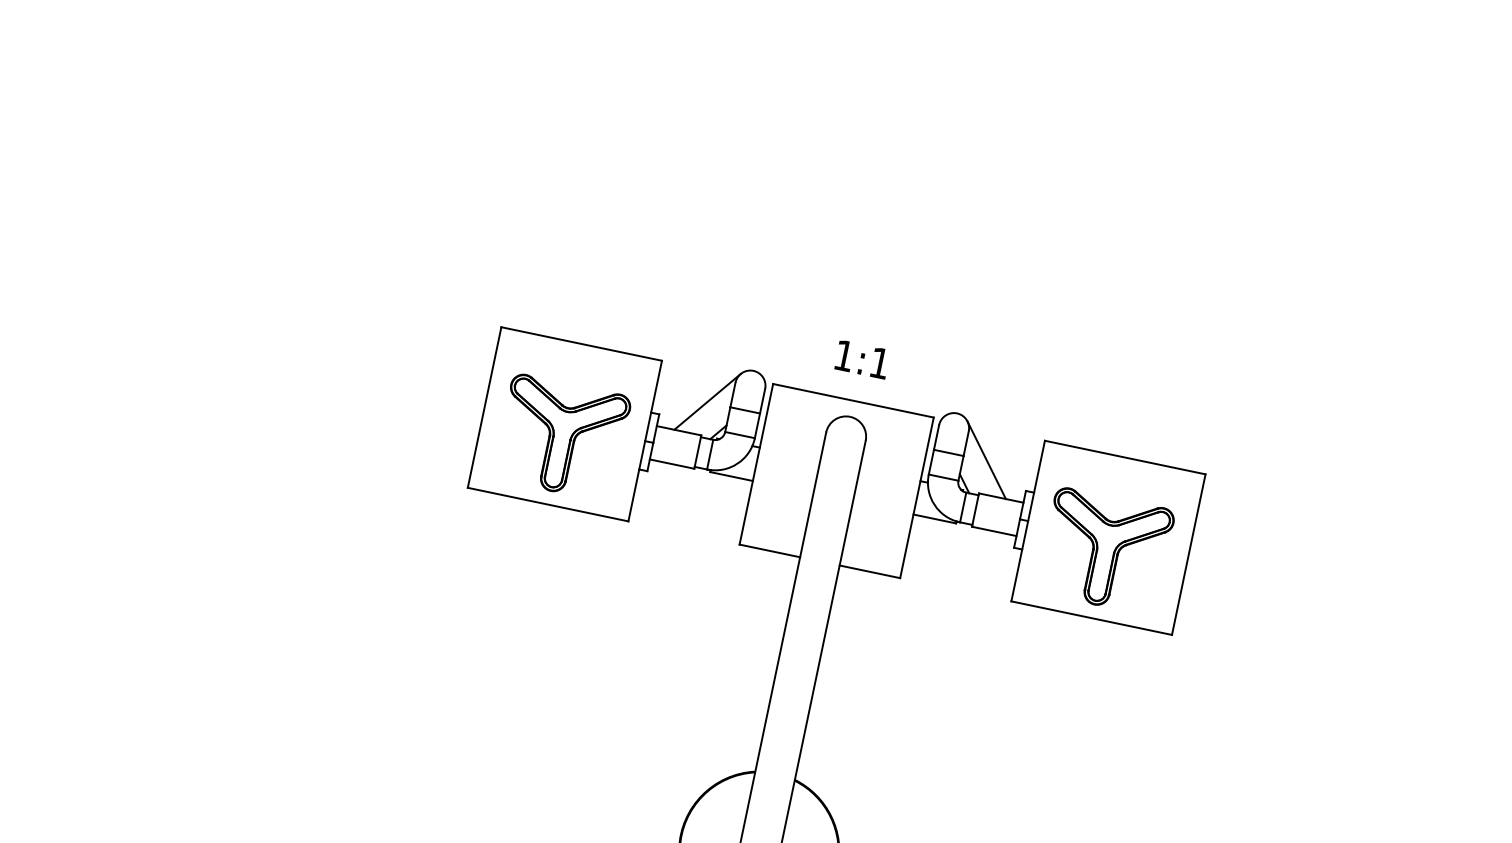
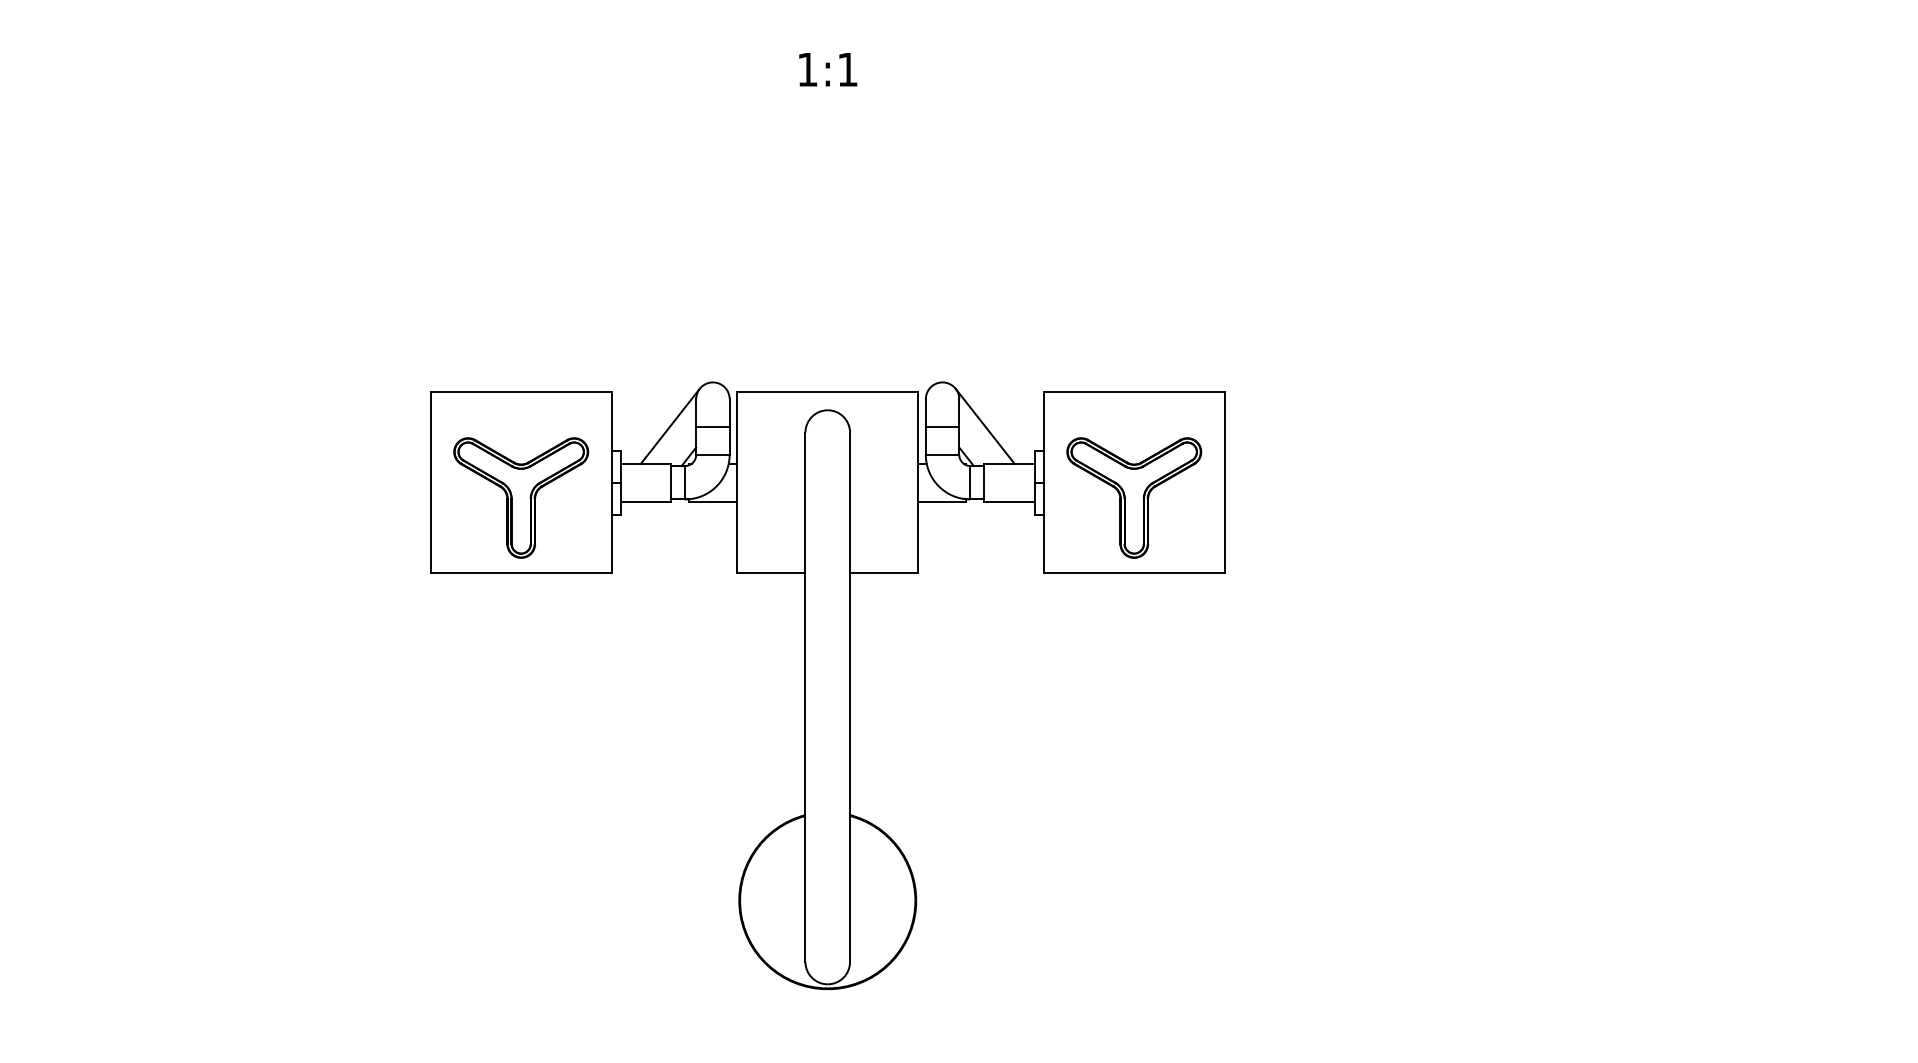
text: (862, 359) -> (828, 69), moved

